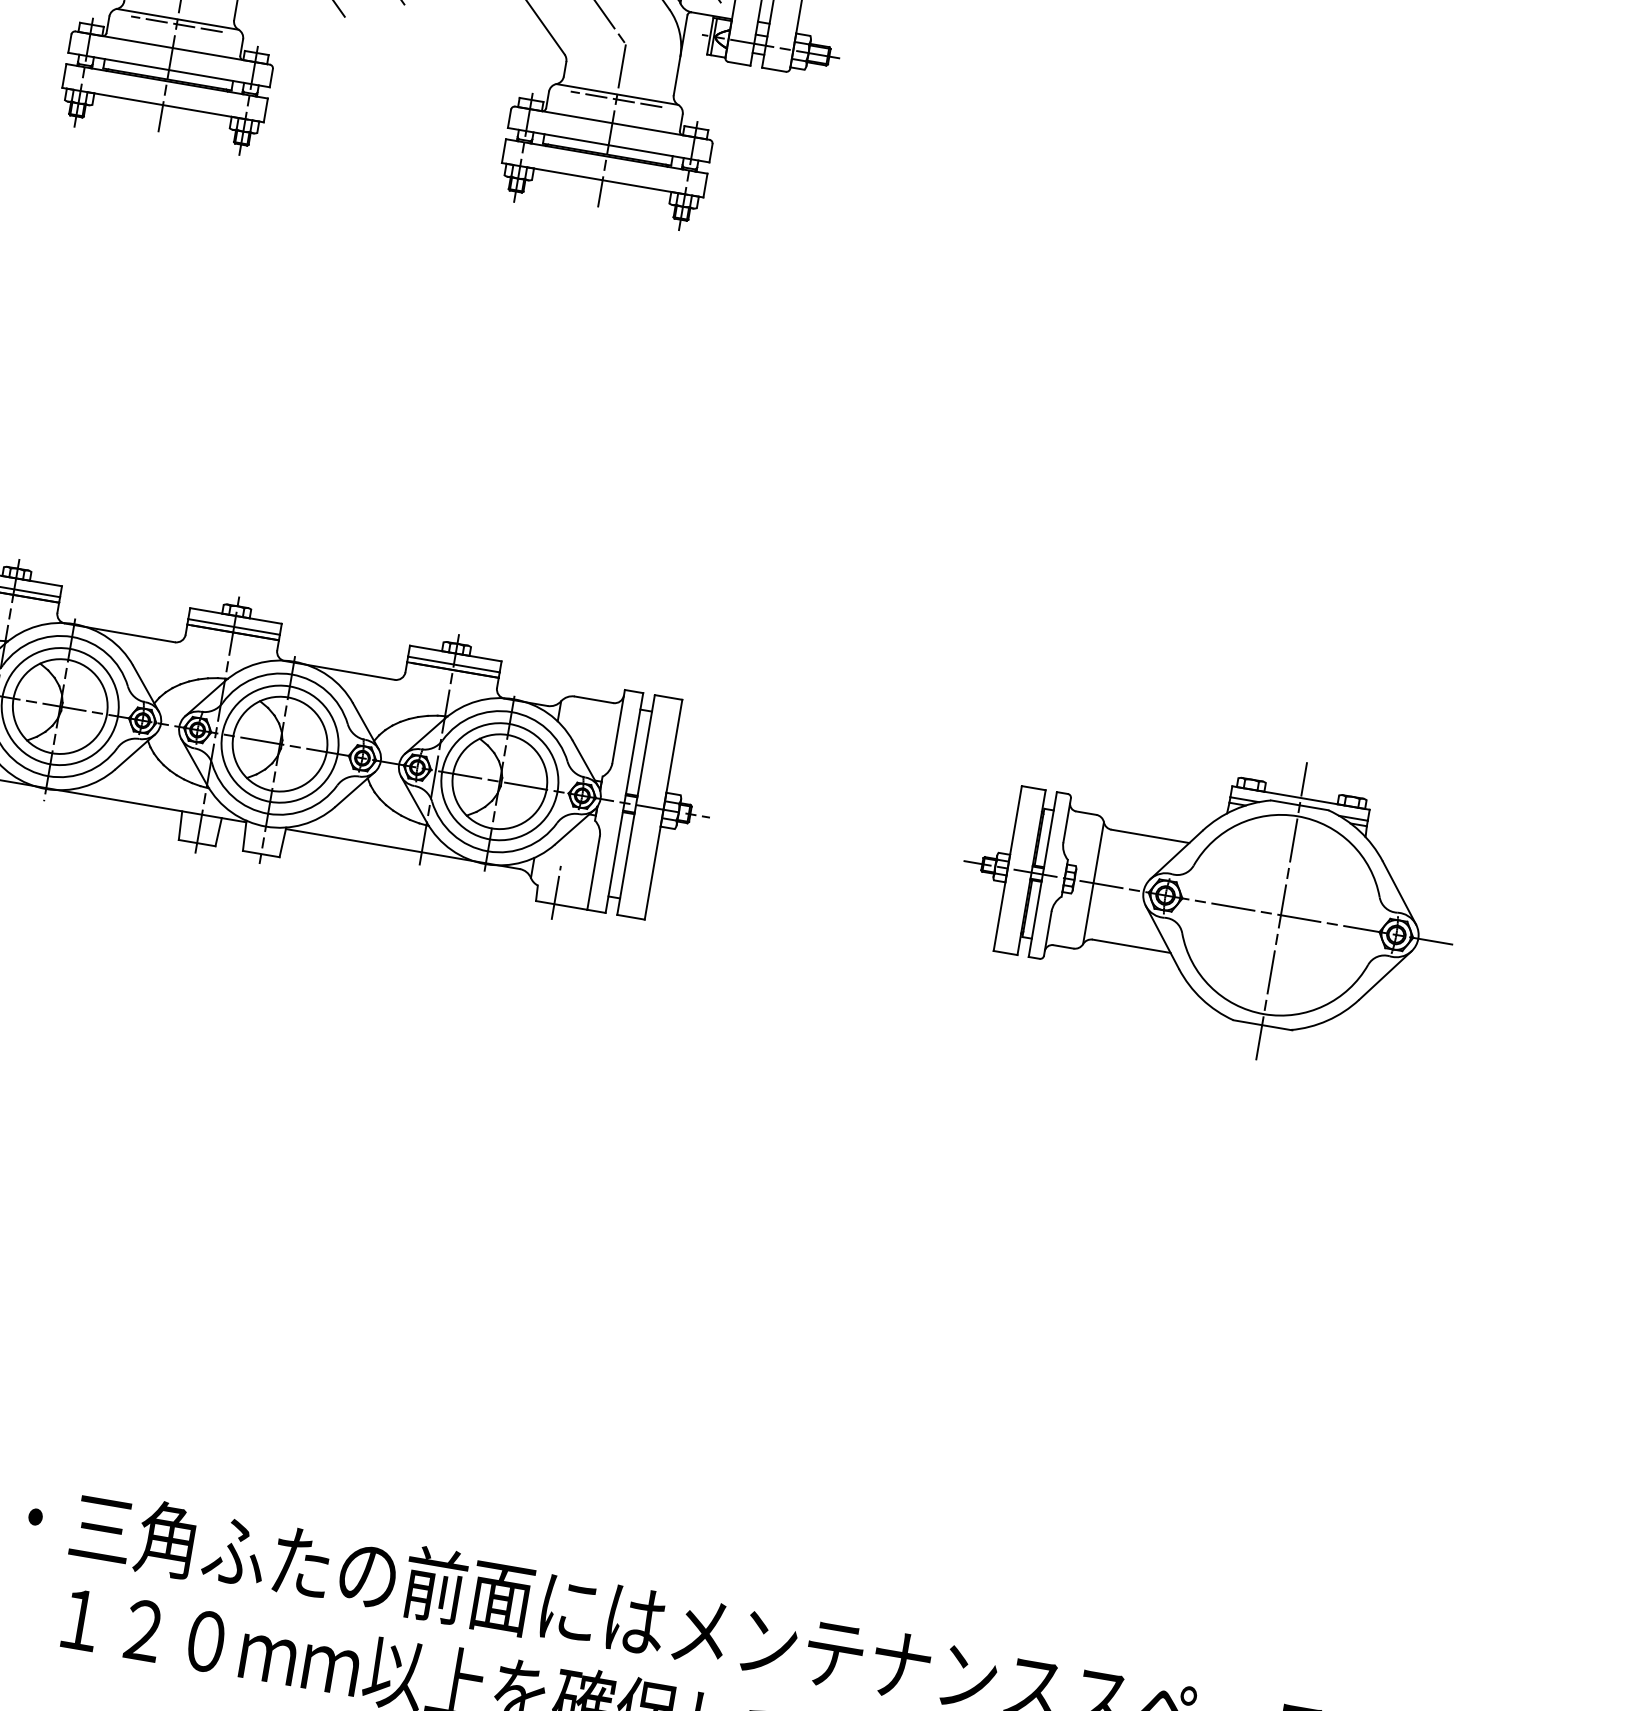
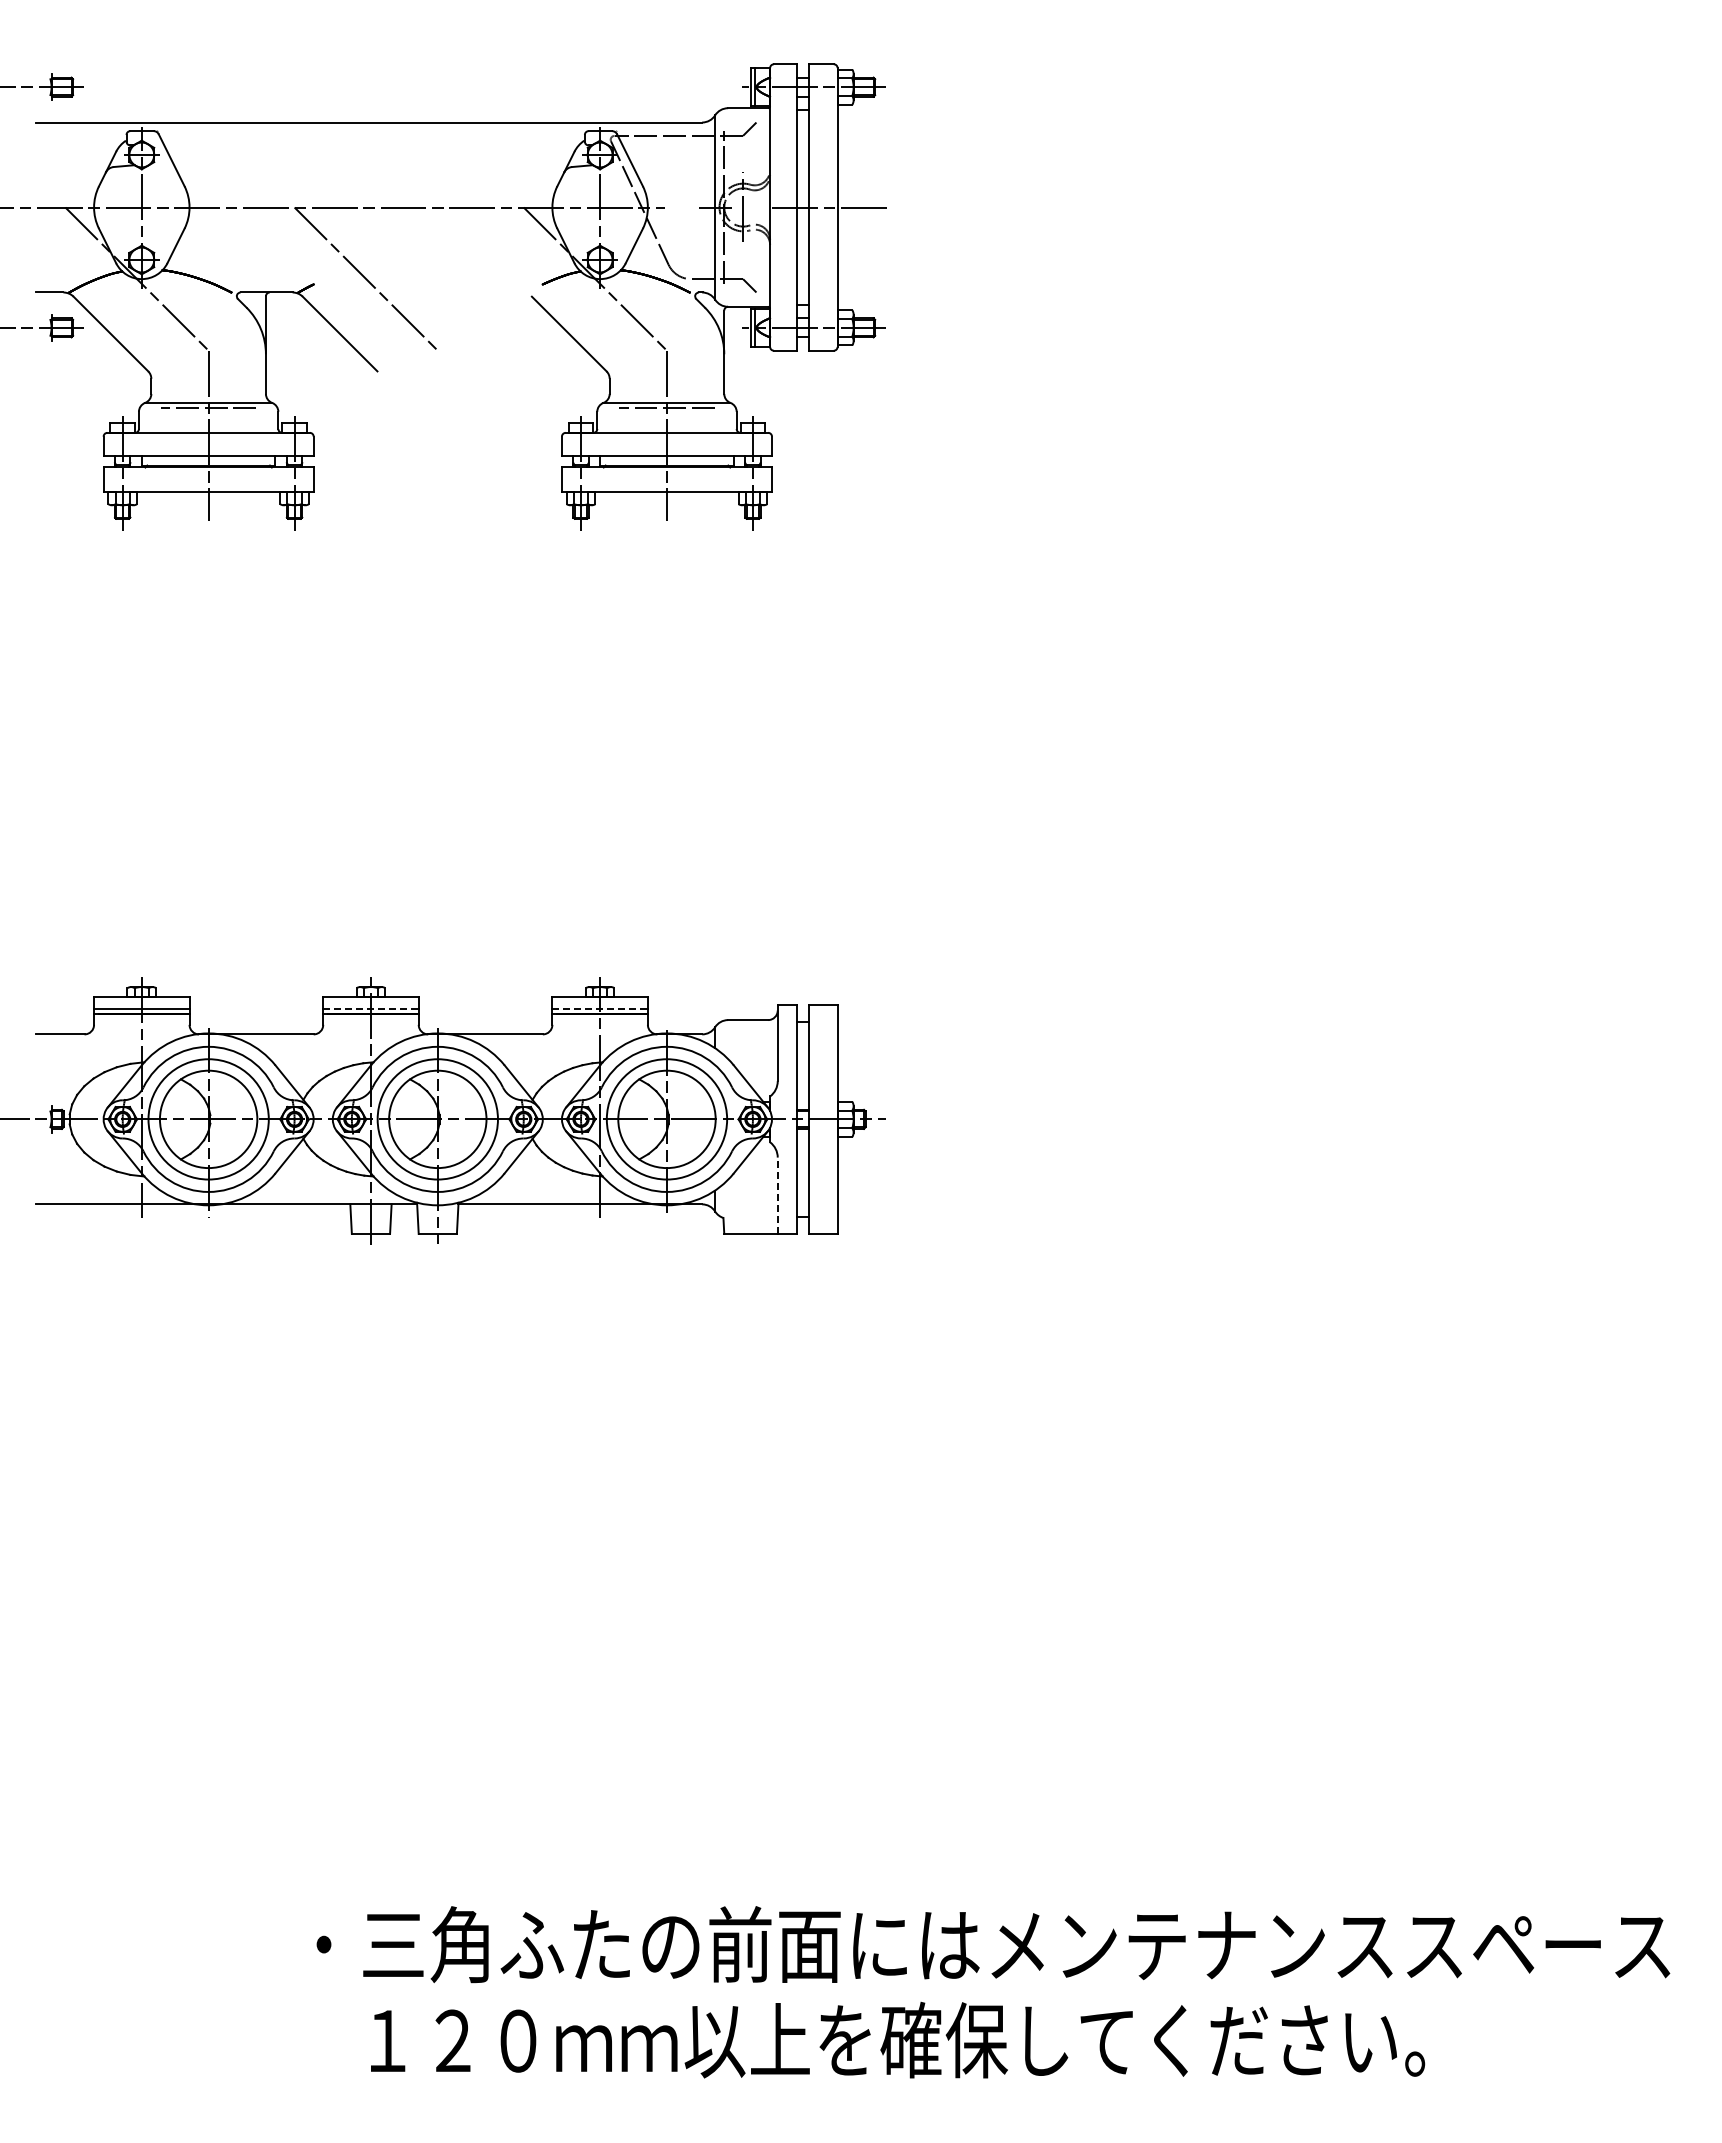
line: (233, 626) -> (370, 1008), solid -> dashed
line: (454, 664) -> (600, 1008), solid -> dashed
line: (593, 872) -> (777, 1195), solid -> dashed
line: (556, 893) -> (743, 1222), removed
part: (1208, 899) -> (1405, 1115), removed

